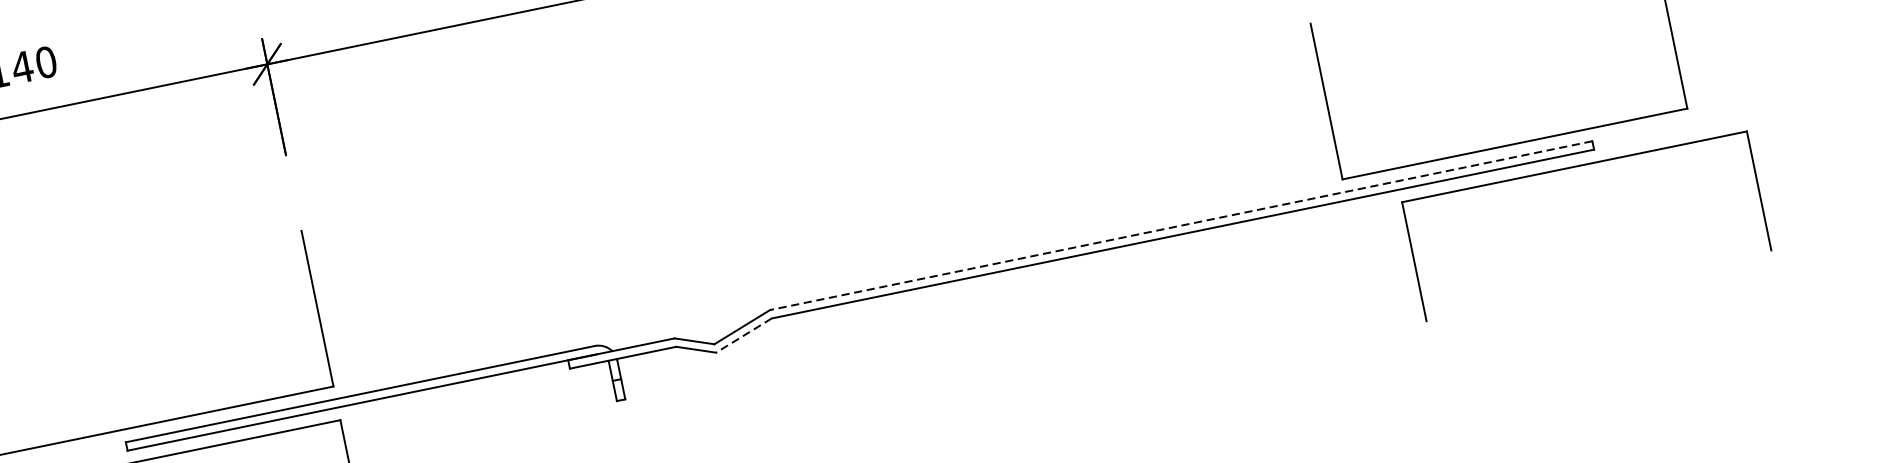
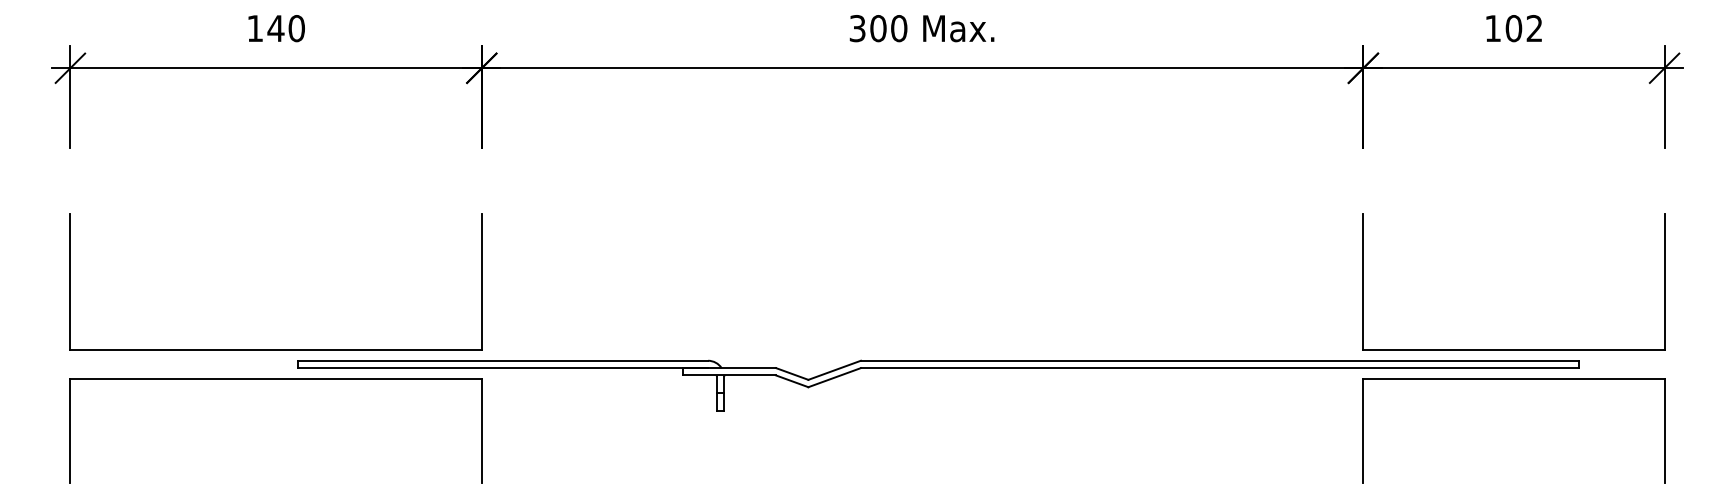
part: (1574, 167) -> (1513, 379), moved
line: (1180, 225) -> (1219, 360), dashed -> solid
line: (743, 335) -> (834, 377), dashed -> solid

